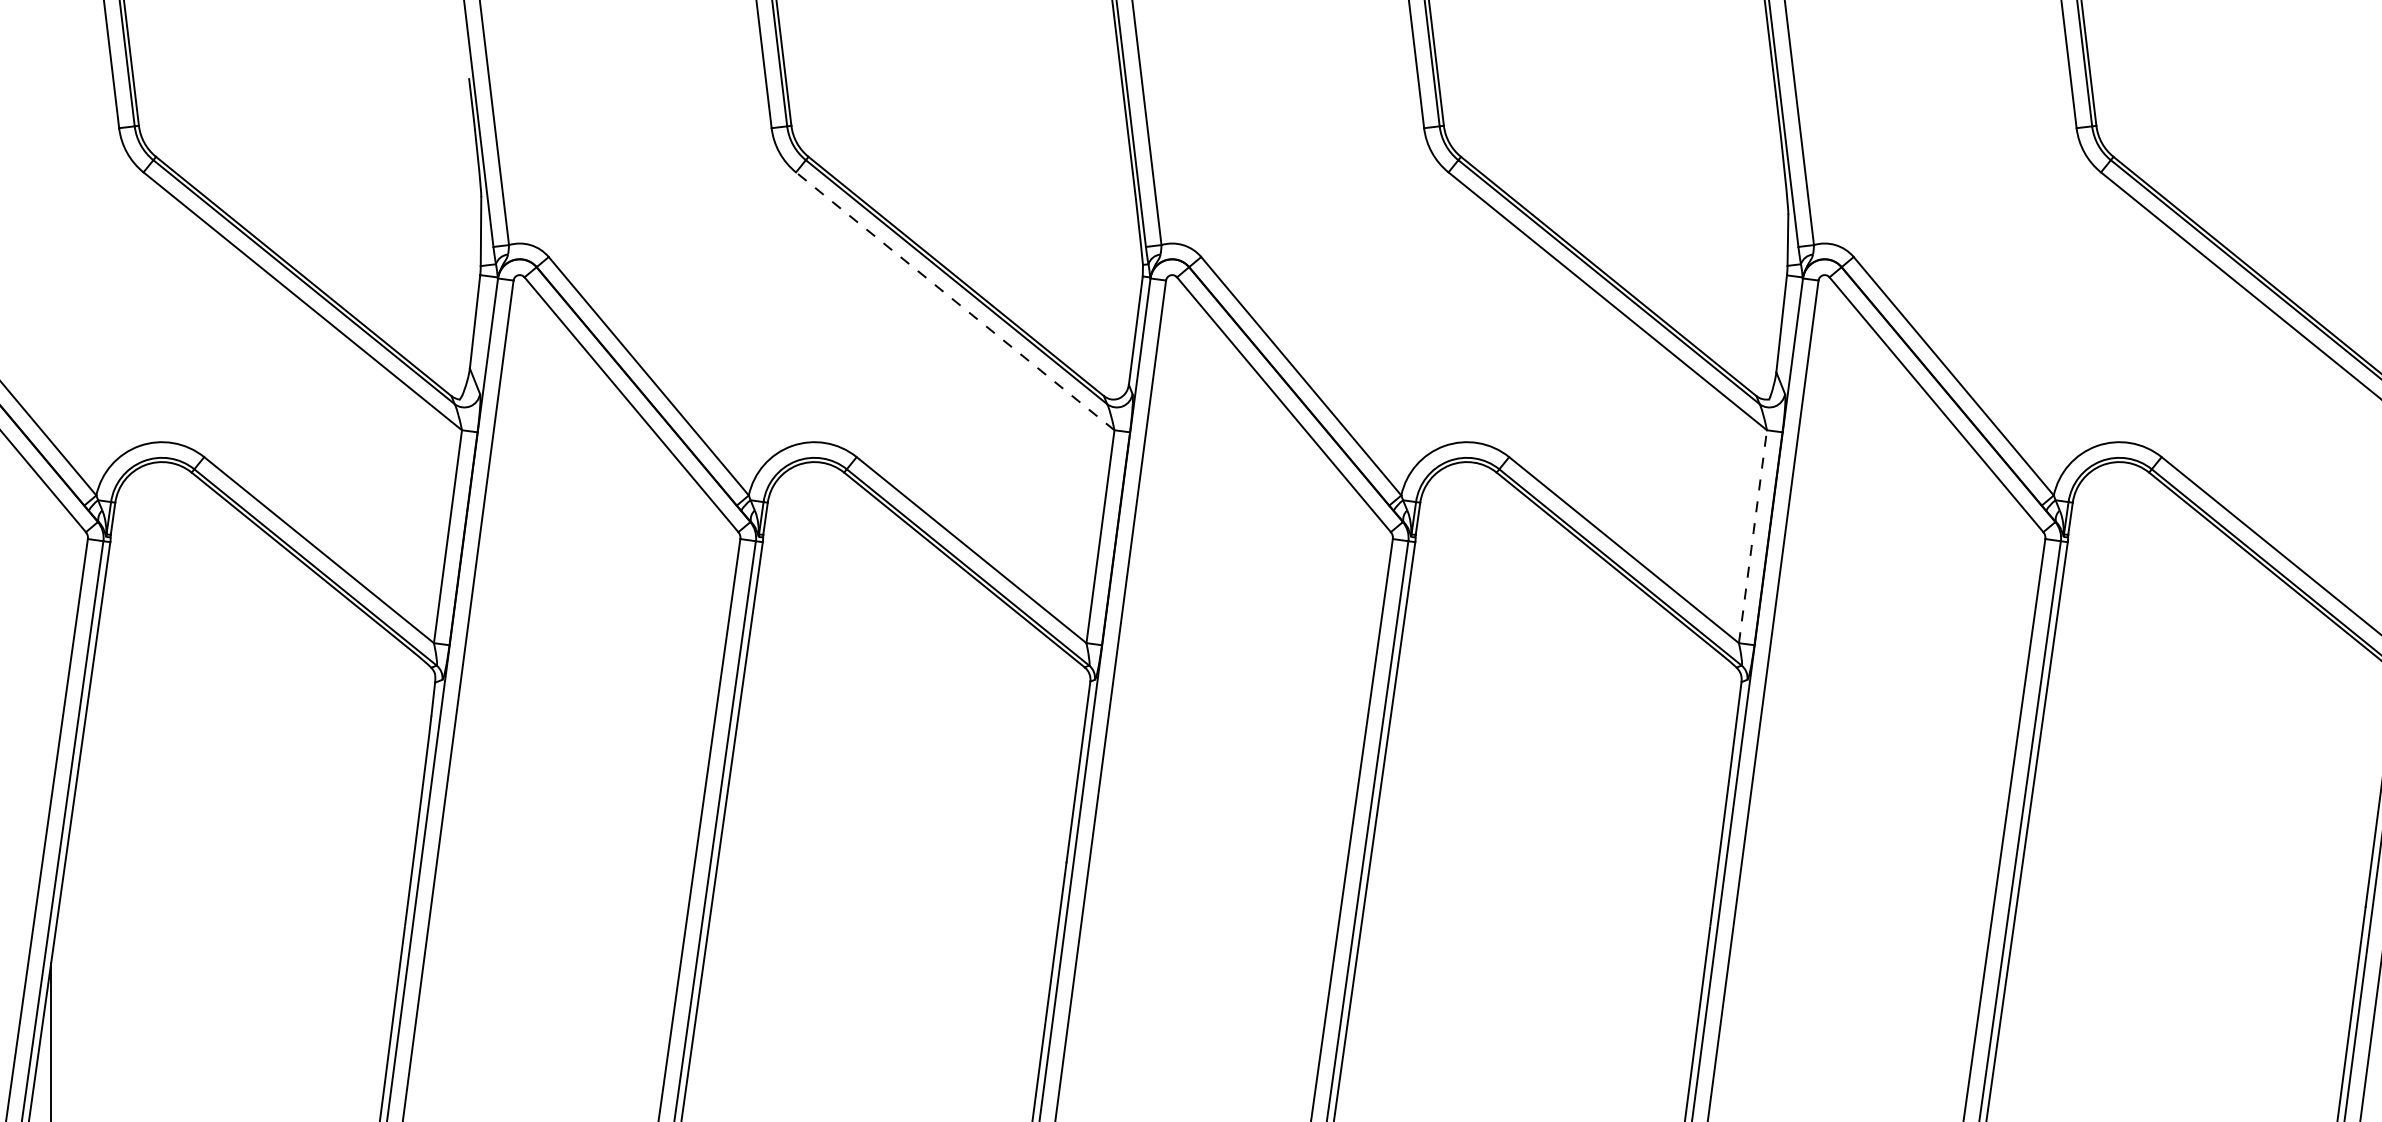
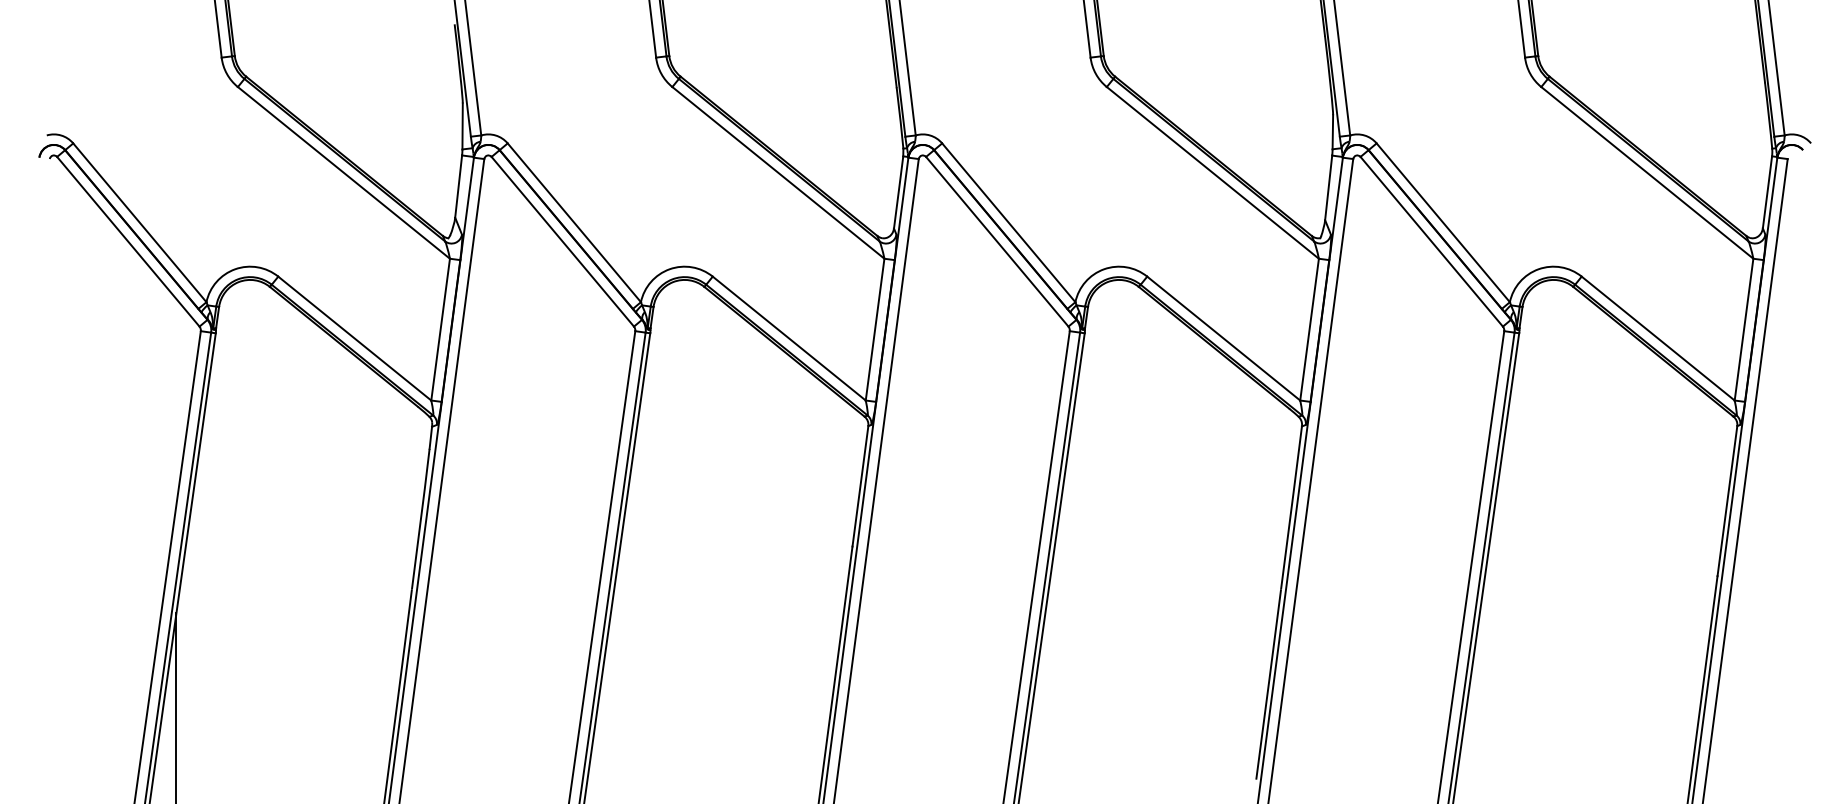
line: (955, 300) -> (778, 172), dashed -> solid
line: (1752, 536) -> (1309, 329), dashed -> solid

